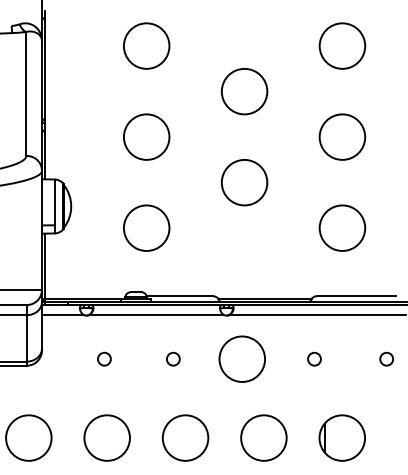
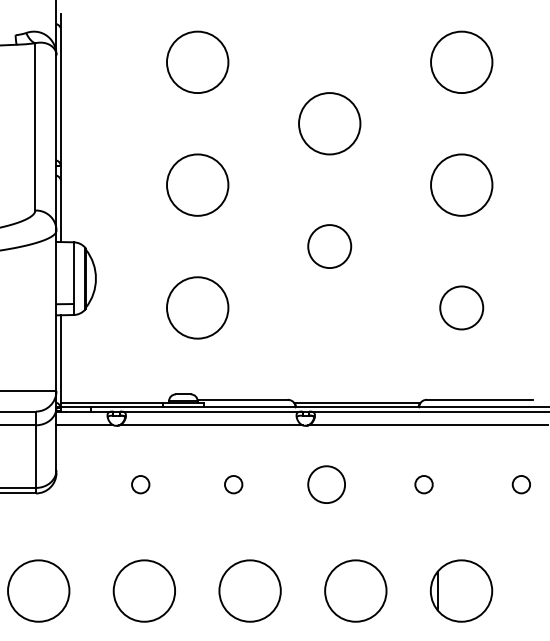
circle: (244, 182) -> (329, 246), size x0.7
circle: (342, 227) -> (461, 307), size x0.7
circle: (242, 359) -> (326, 484), size x0.6

